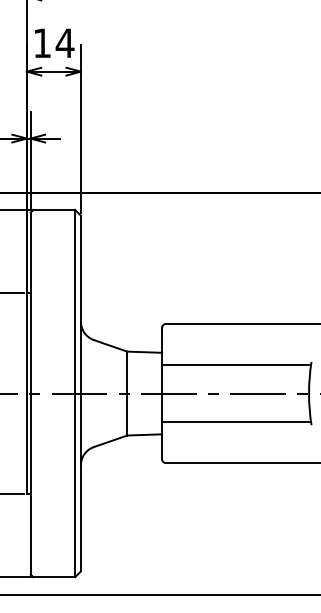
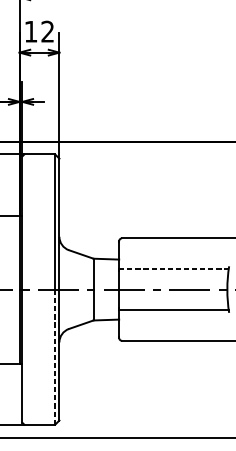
text: (64, 42) -> (47, 31), 14 -> 12
line: (237, 365) -> (174, 268), solid -> dashed
line: (75, 485) -> (55, 357), solid -> dashed

